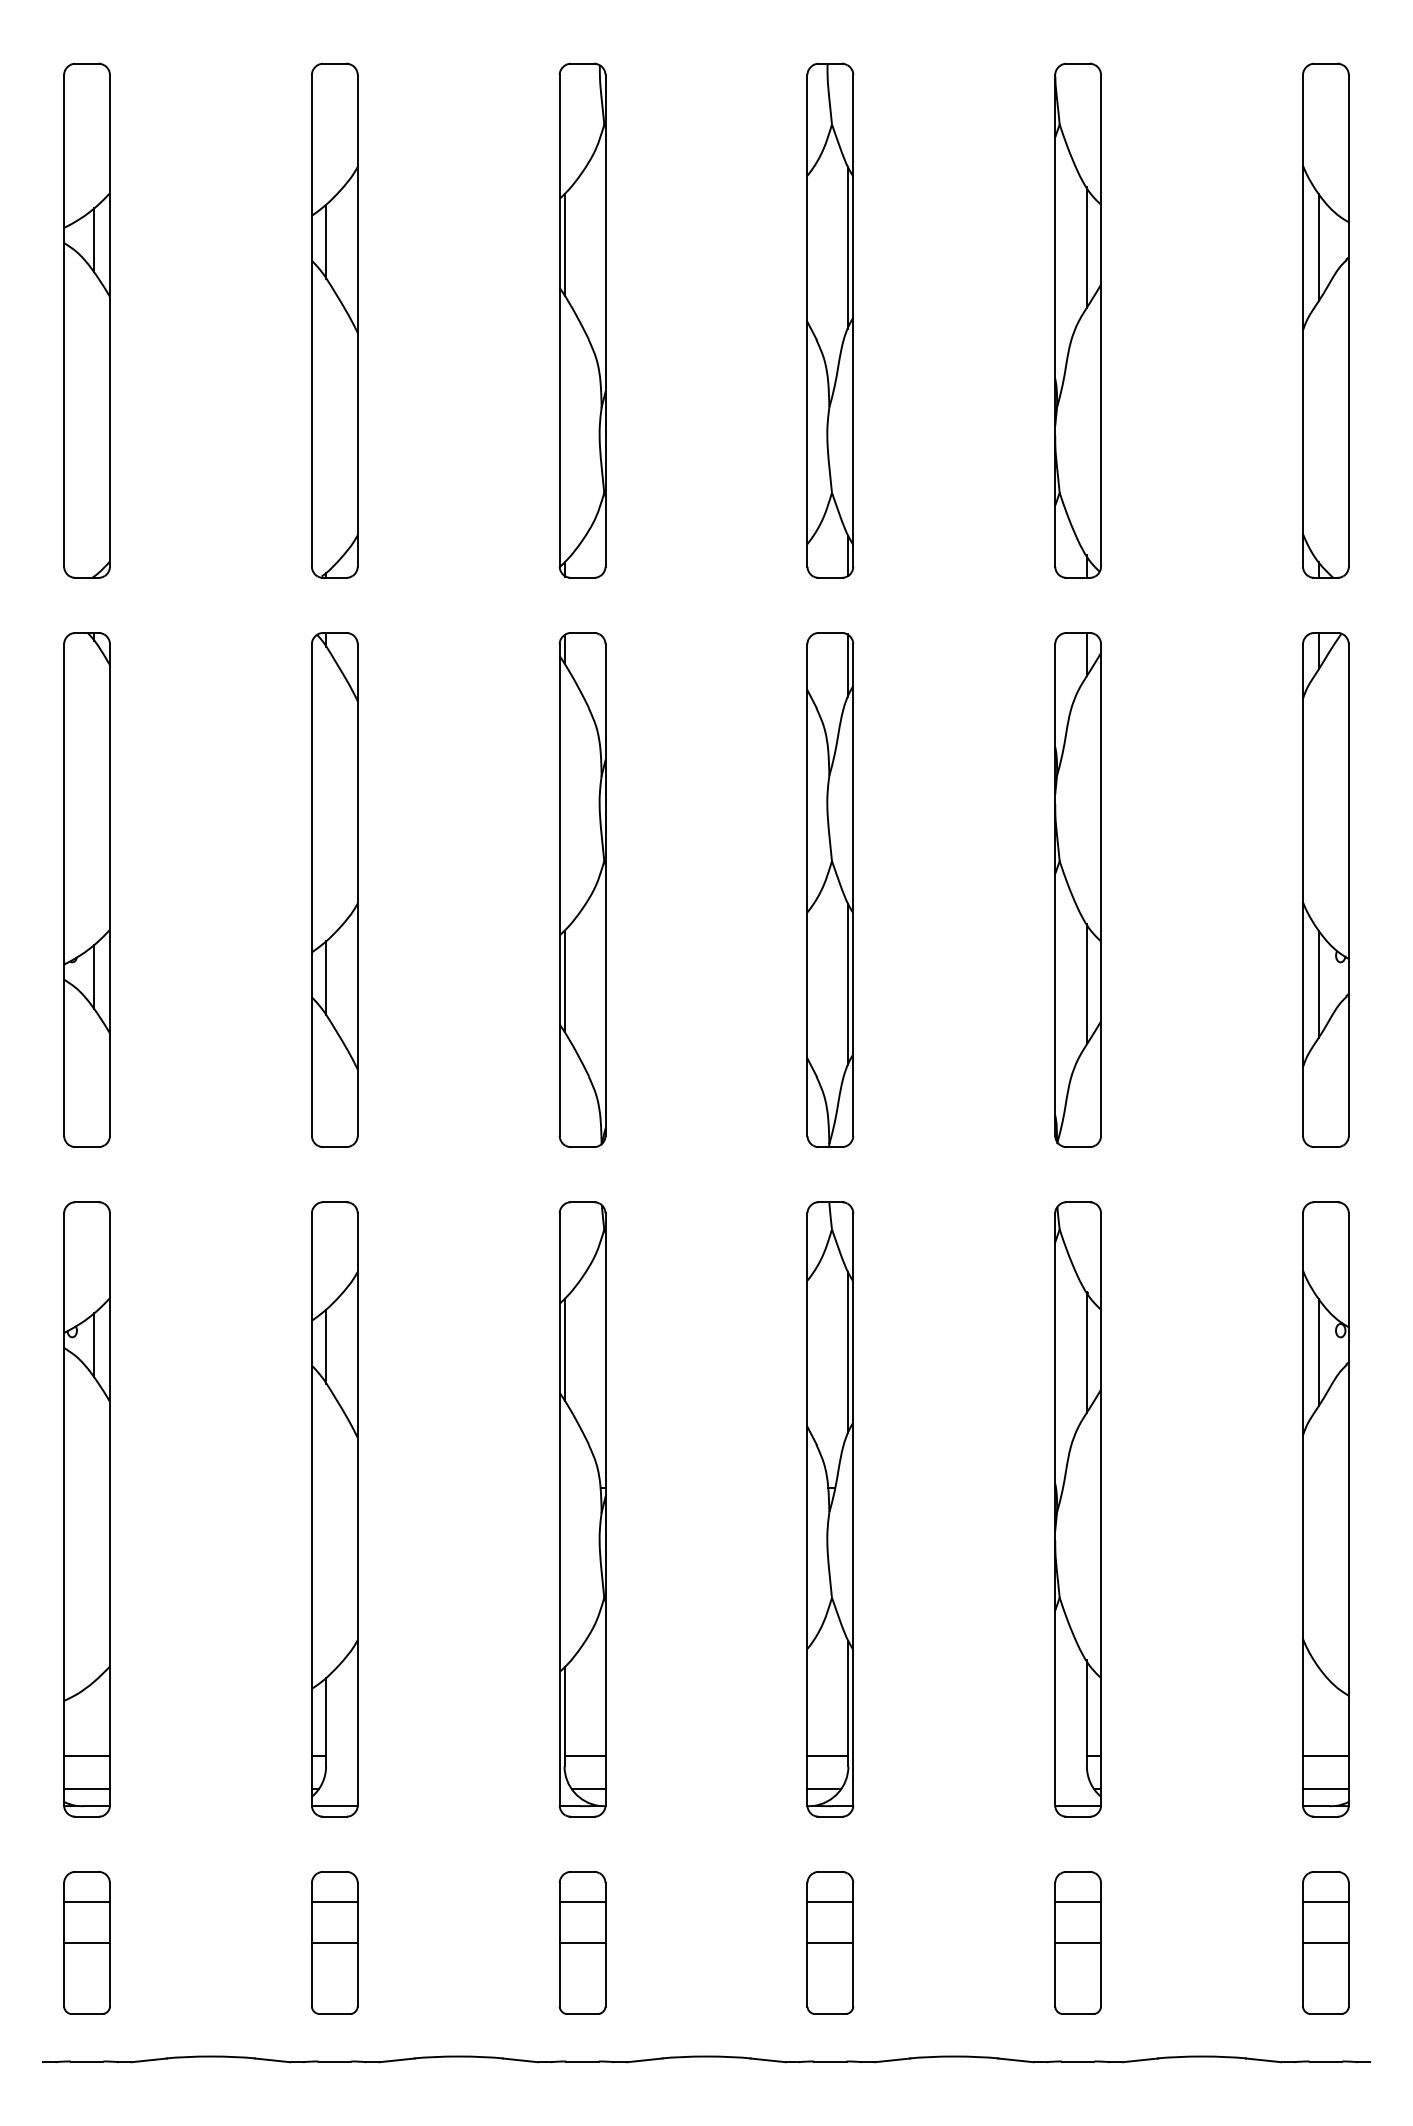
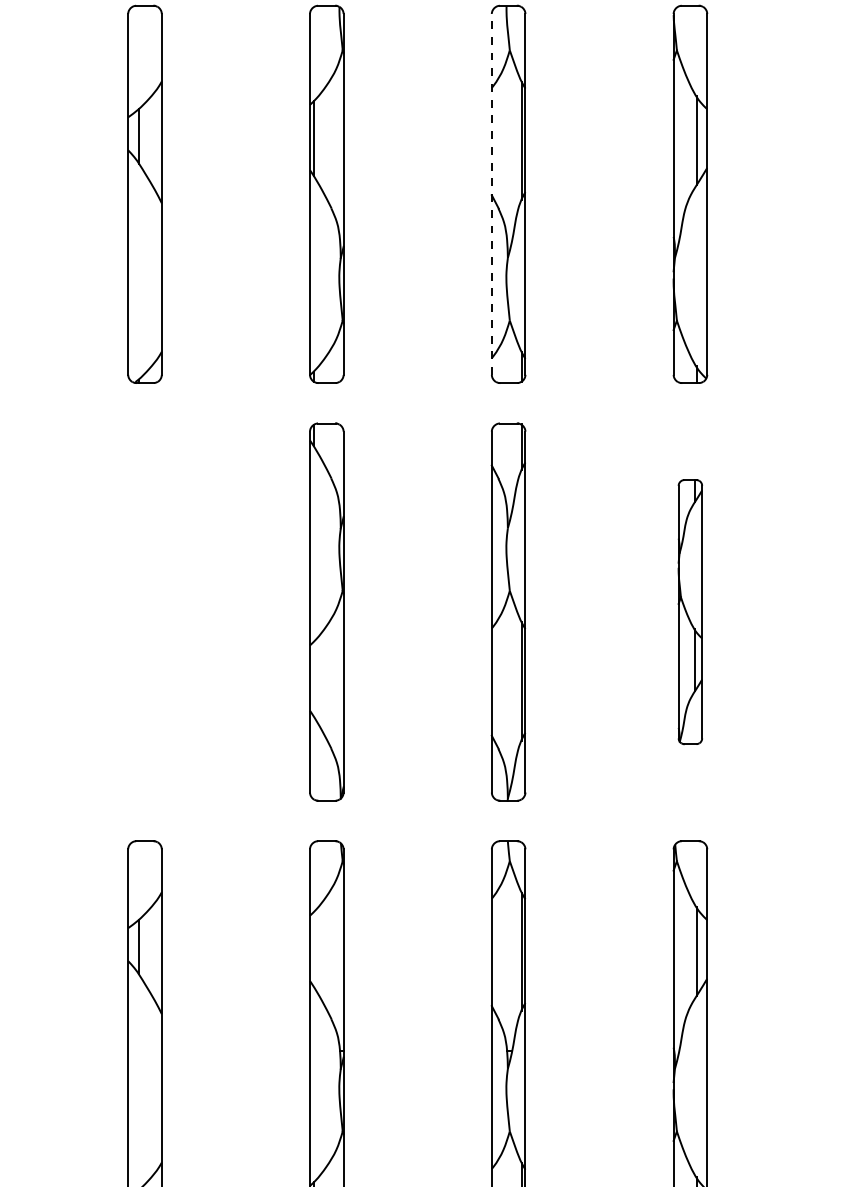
line: (807, 320) -> (491, 194), solid -> dashed
part: (334, 889) -> (144, 611), removed
part: (1077, 889) -> (689, 611), size x0.7
line: (564, 981) -> (313, 679), removed
line: (564, 1349) -> (313, 949), removed

